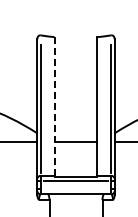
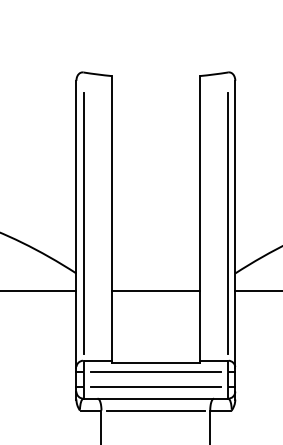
line: (54, 106) -> (111, 218), dashed -> solid
line: (75, 188) -> (154, 386), added
line: (75, 200) -> (154, 411), added

